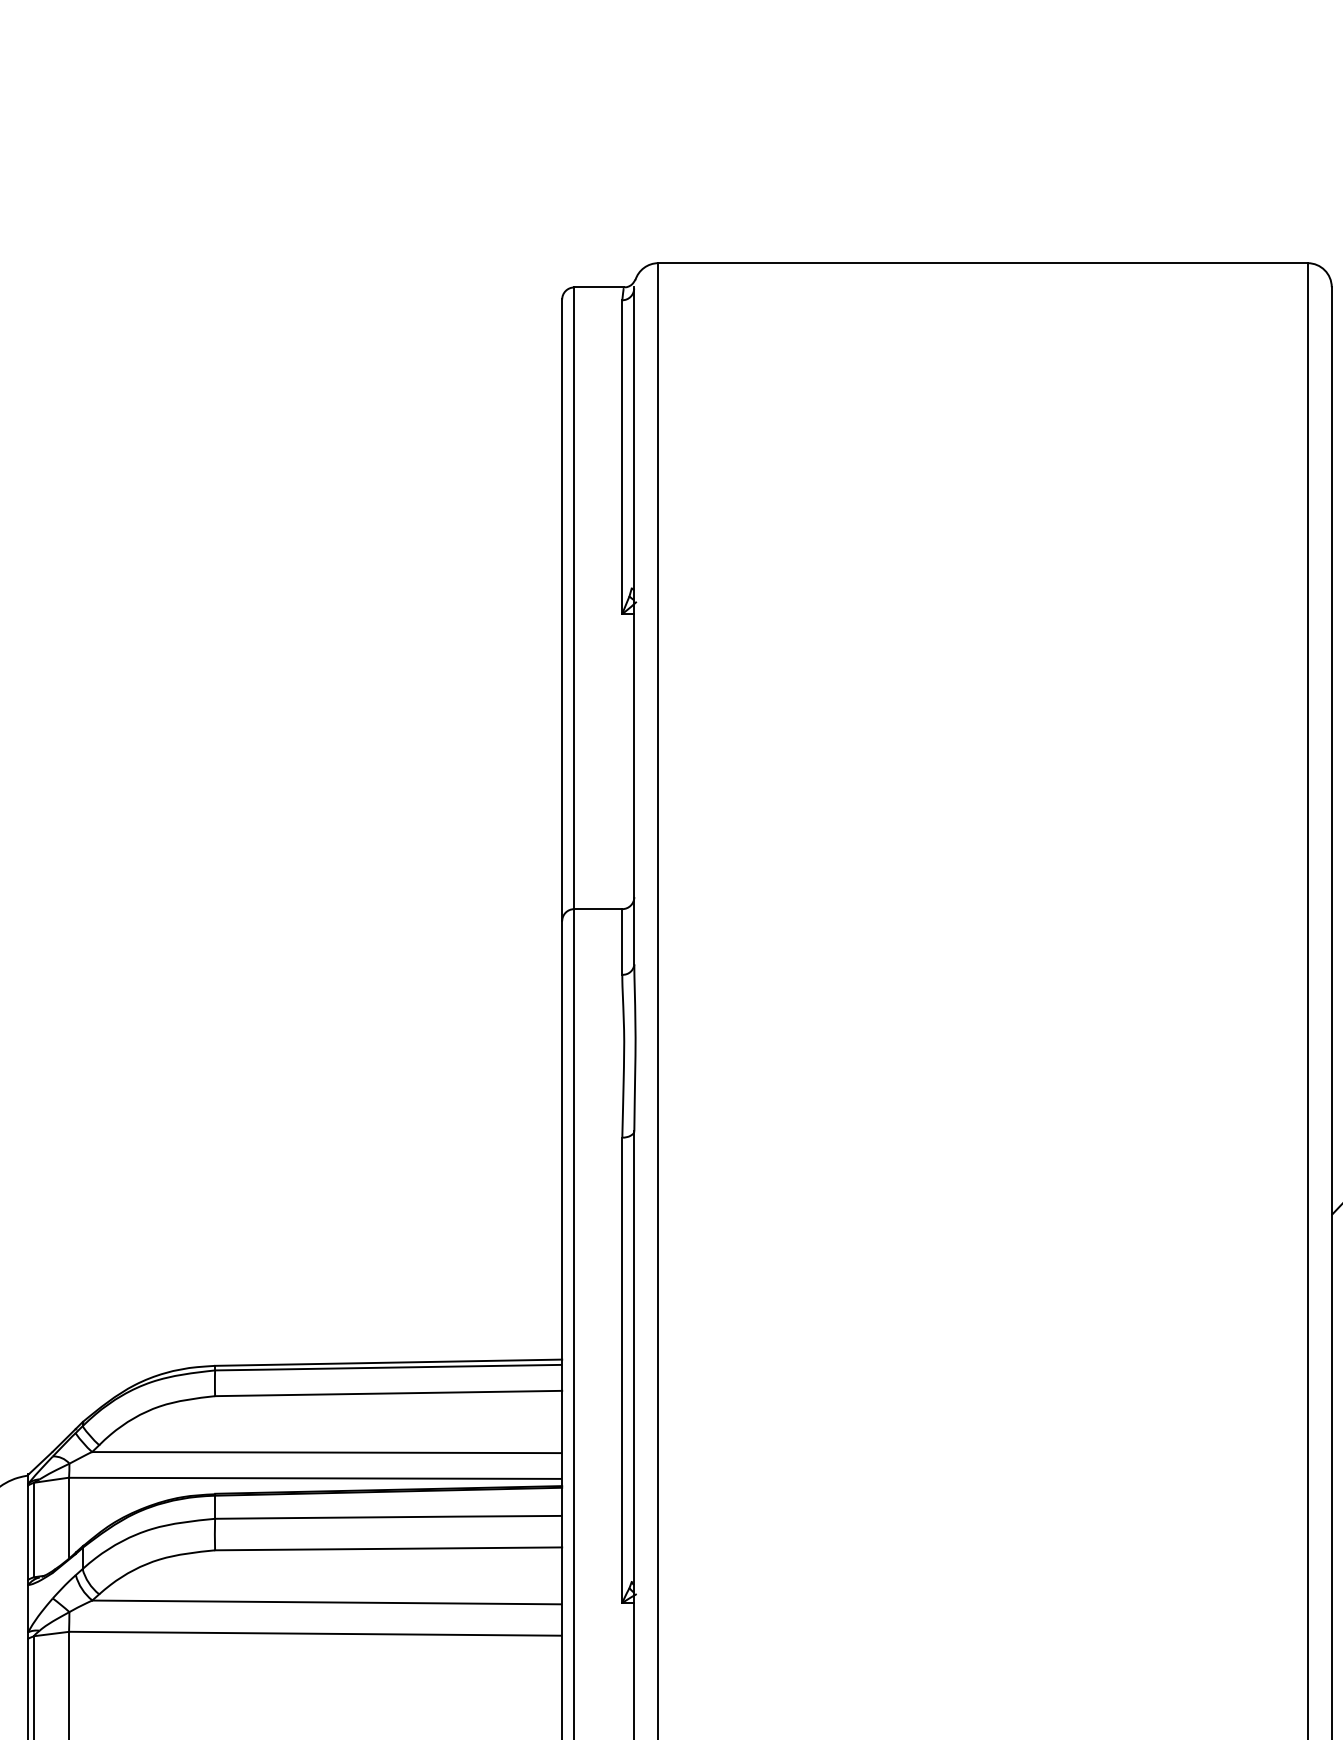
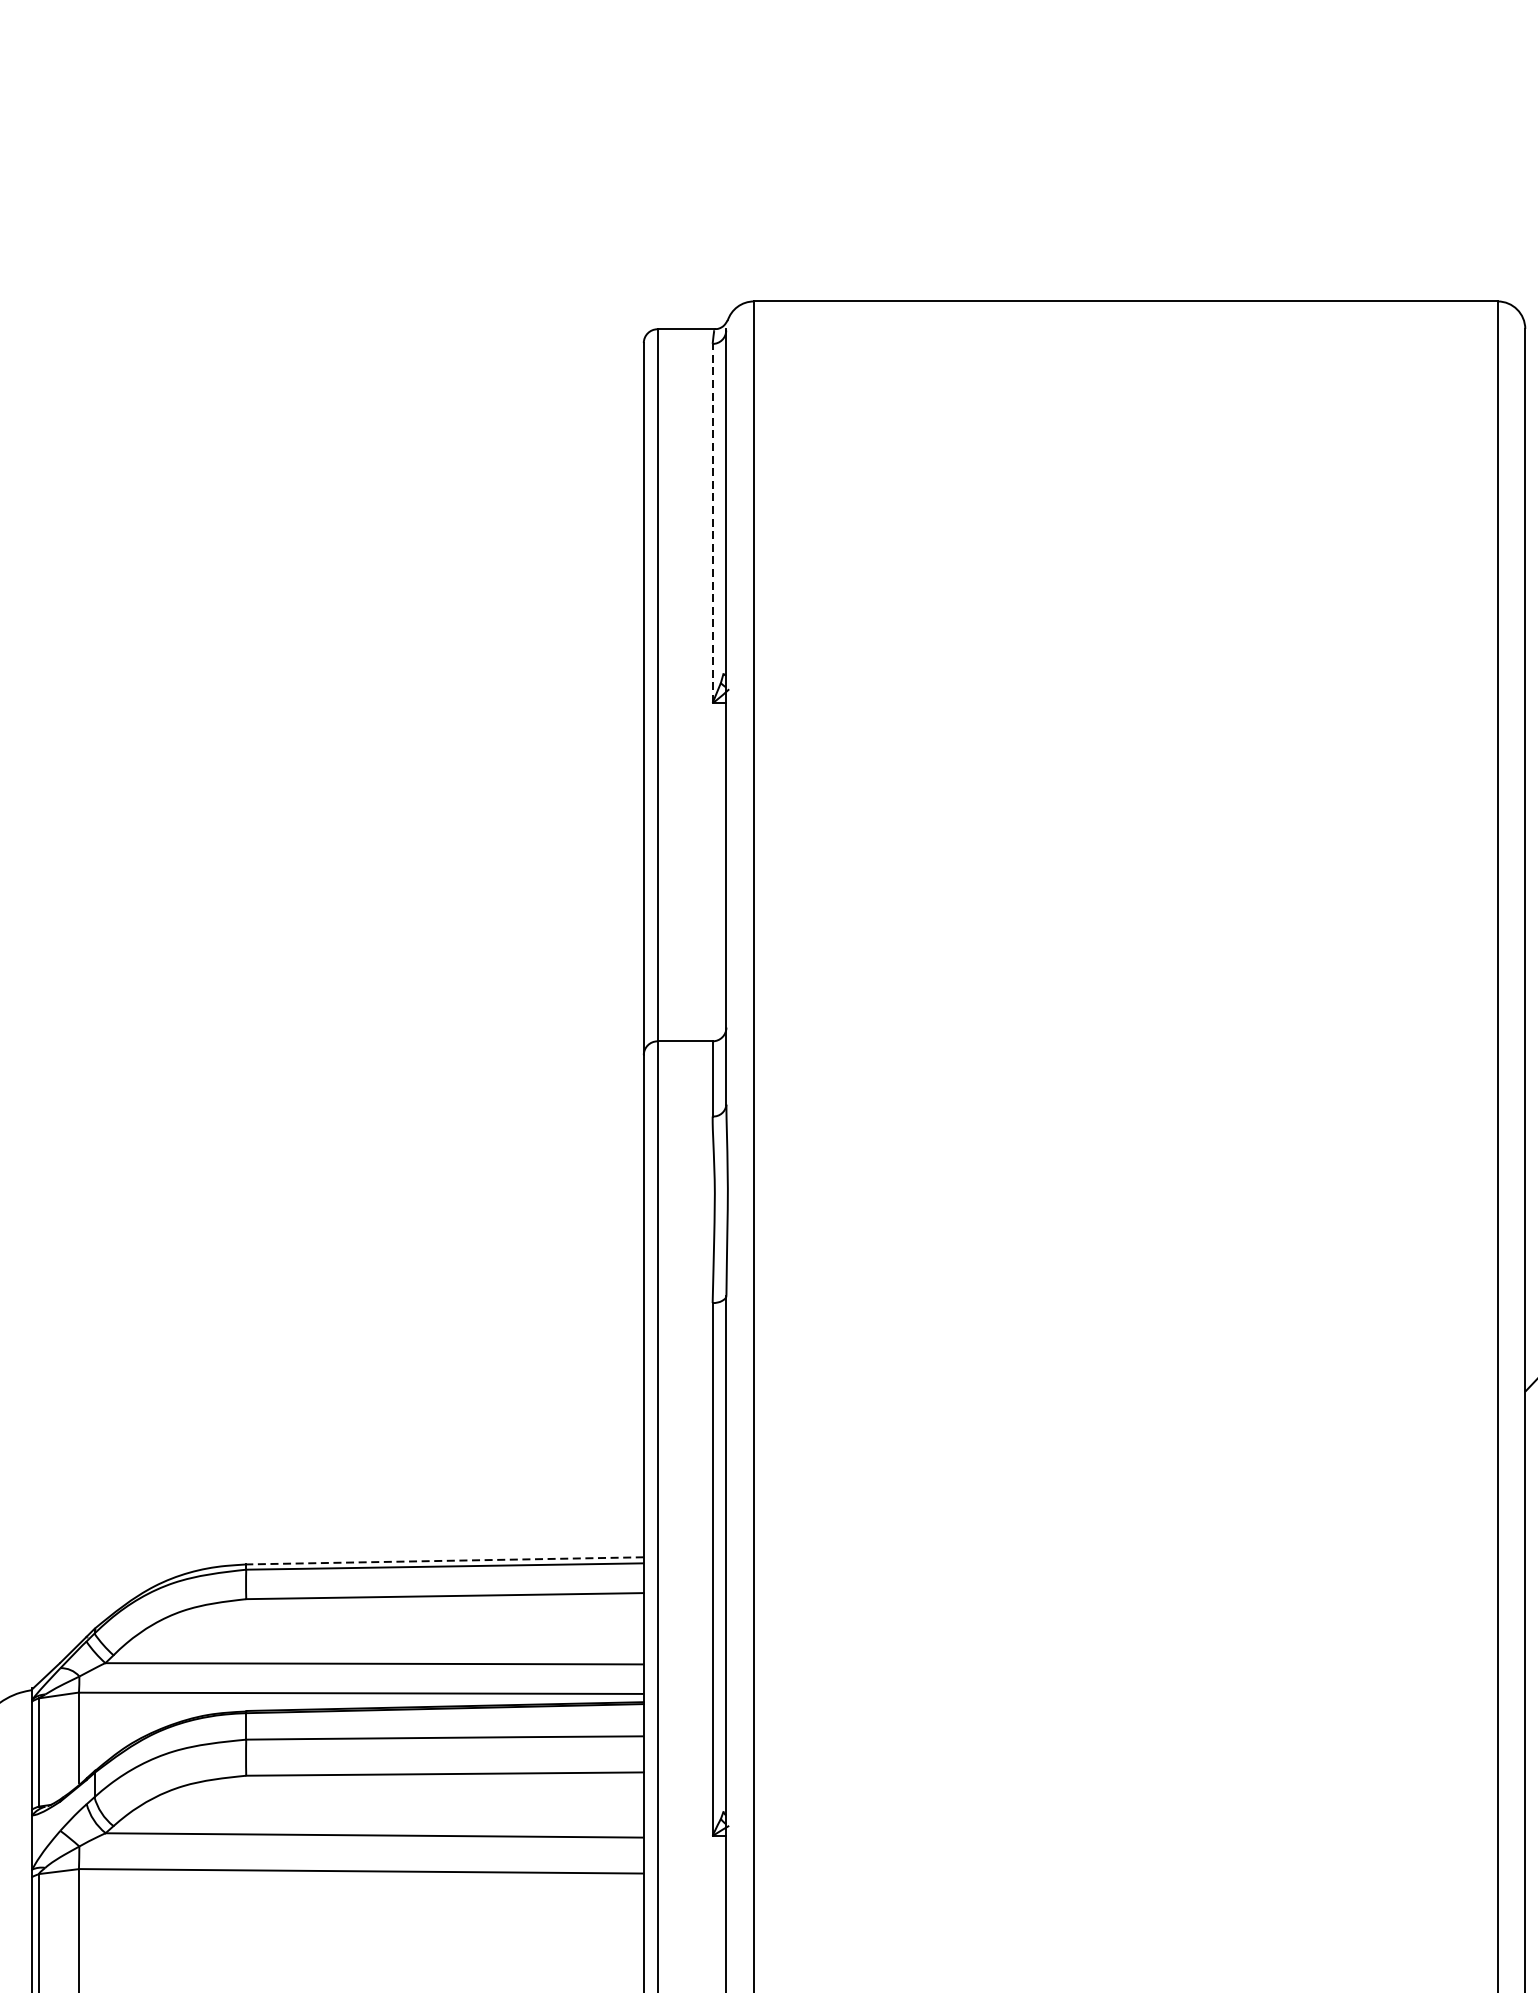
line: (622, 457) -> (712, 524), solid -> dashed
line: (388, 1362) -> (444, 1560), solid -> dashed

